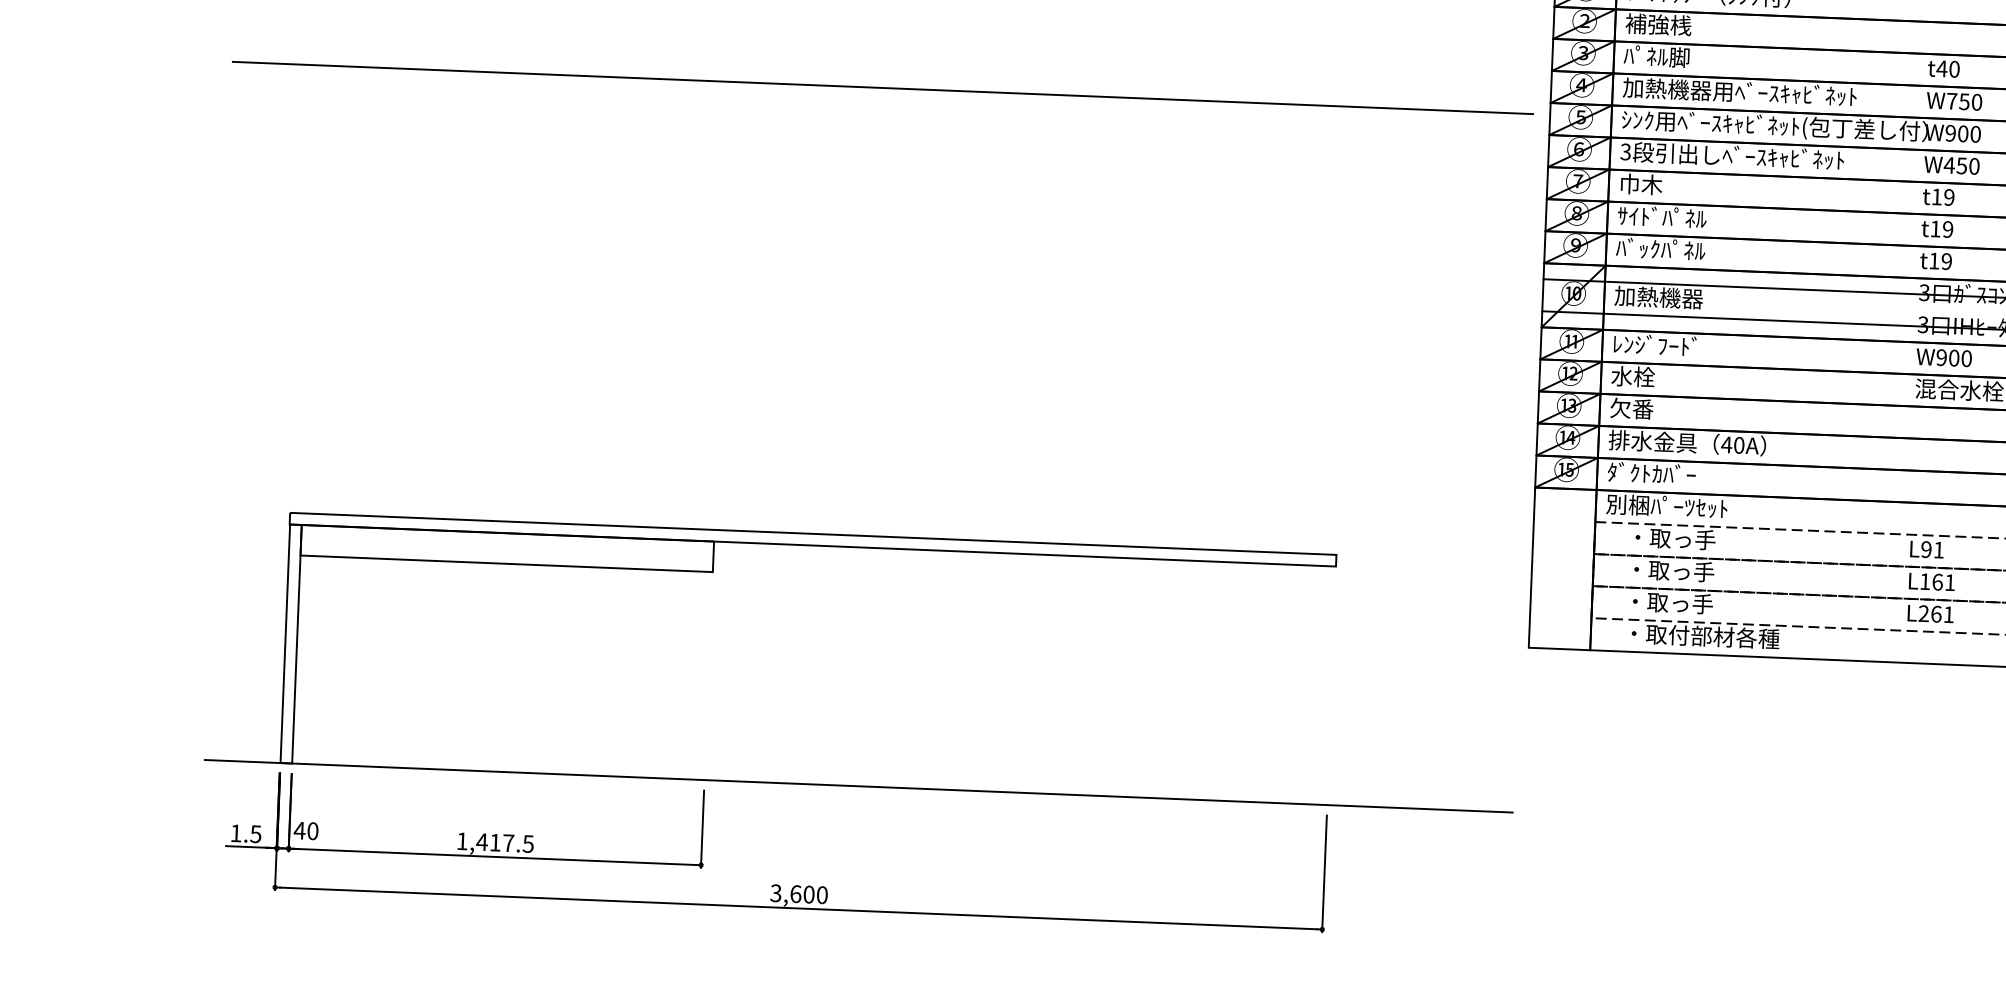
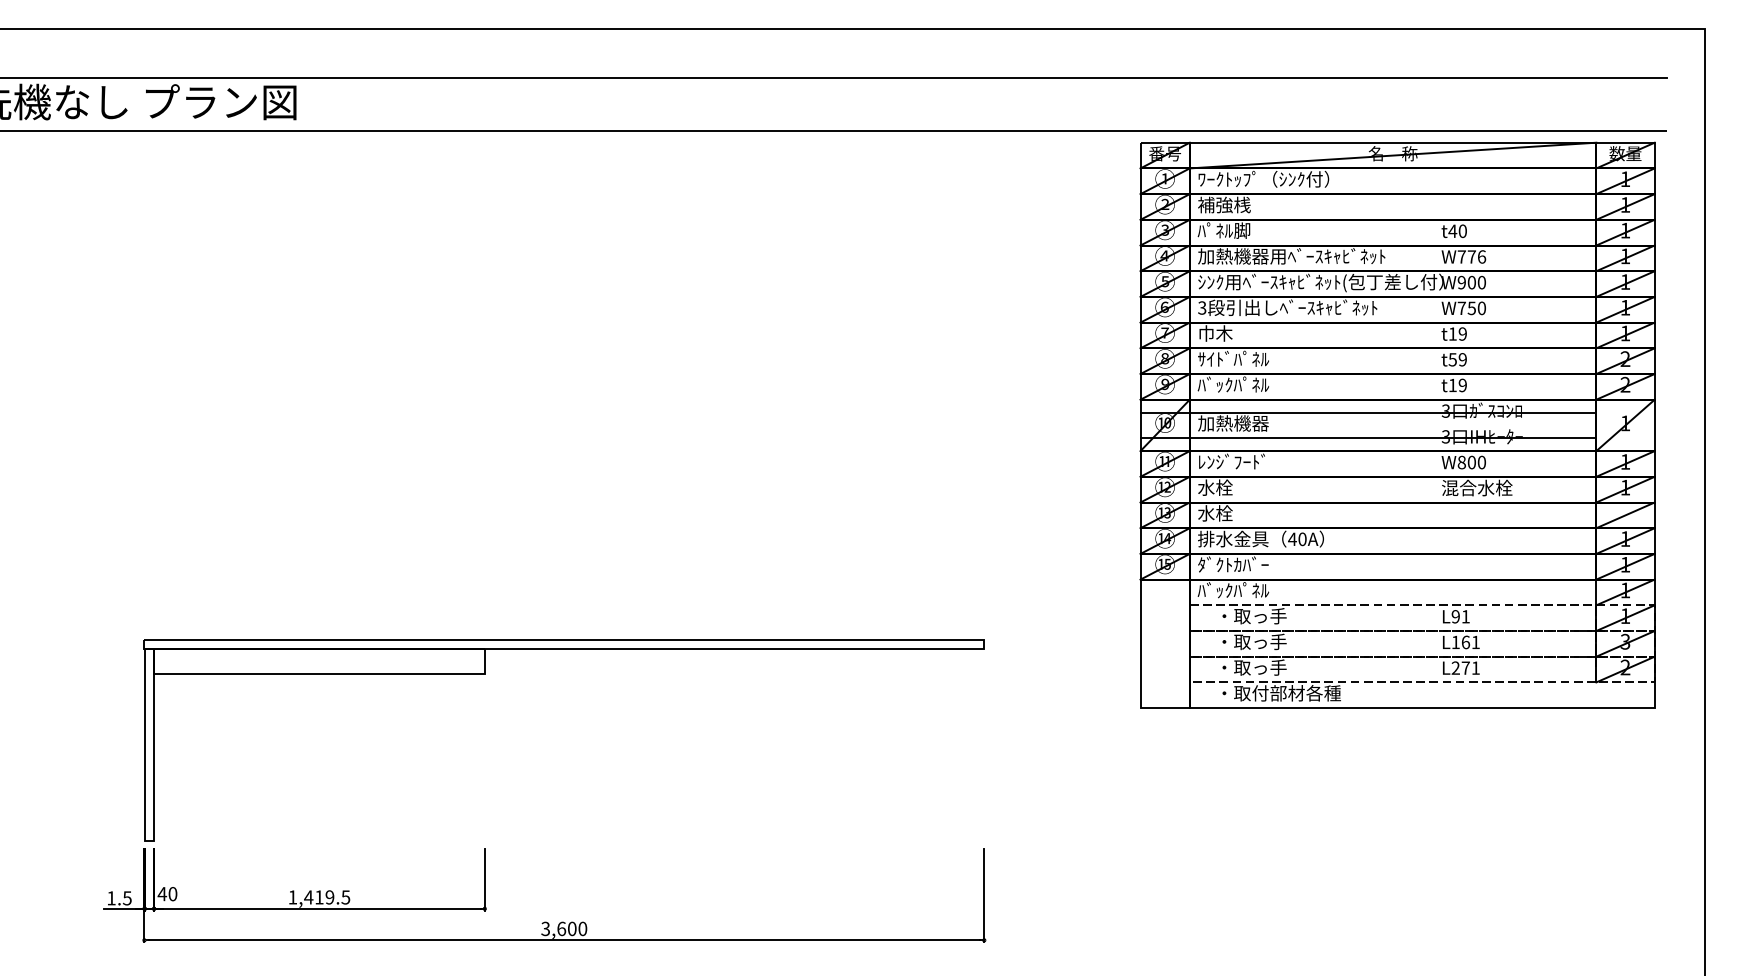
line: (883, 87) -> (605, 280), removed
text: (1970, 101) -> (1476, 256), W750 -> W776
text: (1949, 164) -> (1461, 307), W450 -> W750
text: (1935, 228) -> (1452, 359), t19 -> t59
text: (1941, 357) -> (1461, 462), W900 -> W800
text: (1631, 408) -> (1215, 513), 欠番 -> 水栓
text: (1666, 506) -> (1246, 590), 別梱ﾊﾟｰﾂｾｯﾄ -> ﾊﾞｯｸﾊﾟﾈﾙ
text: (1936, 613) -> (1465, 667), L261 -> L271
line: (858, 786) -> (608, 840), removed
text: (508, 843) -> (329, 897), 1,417.5 -> 1,419.5

